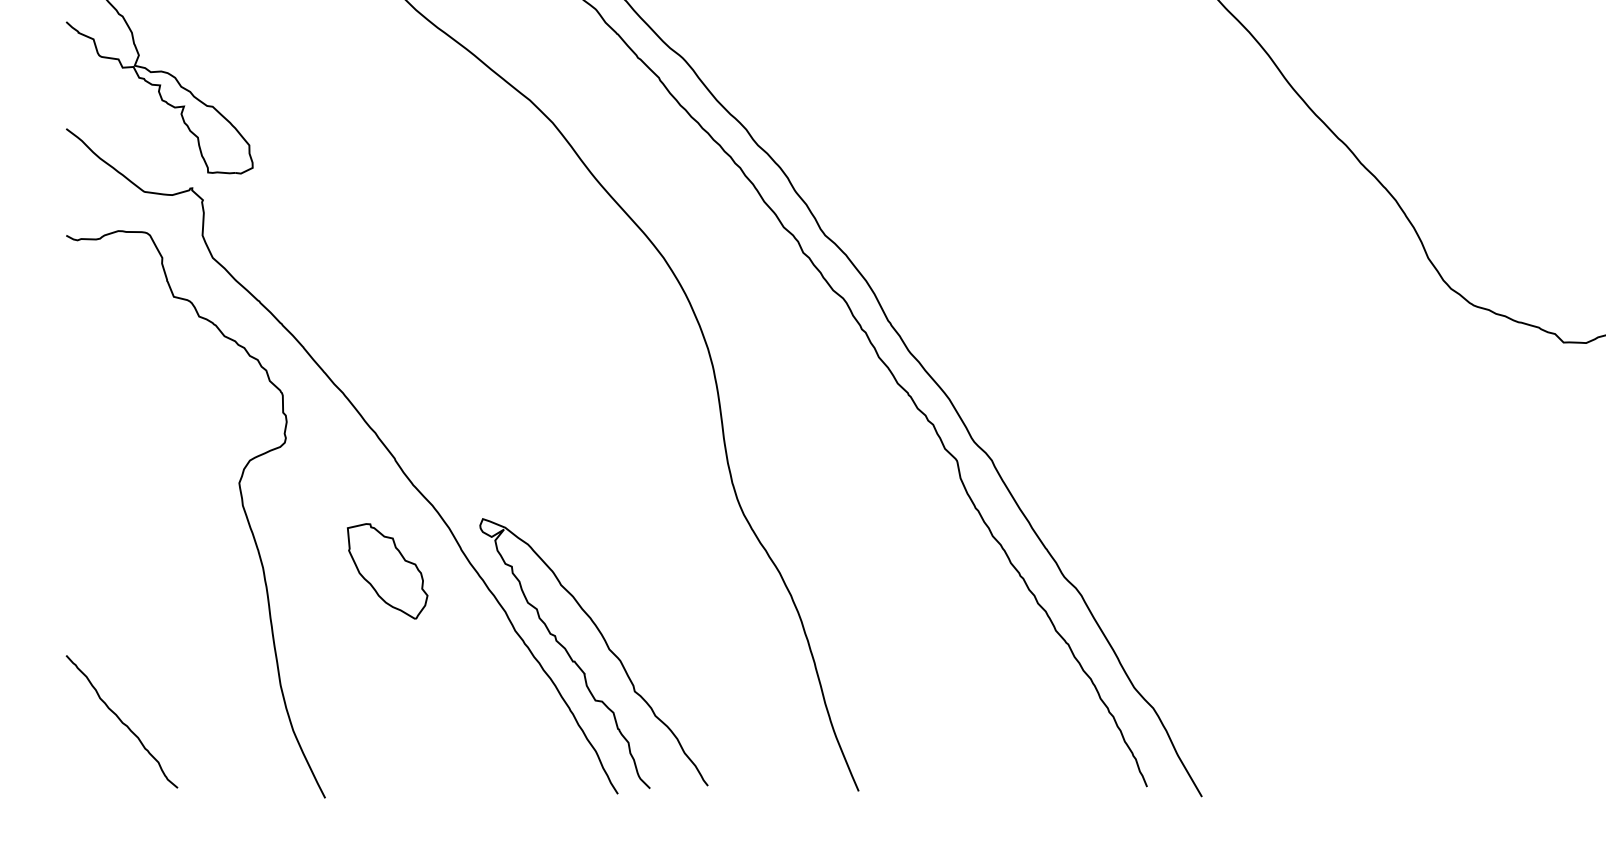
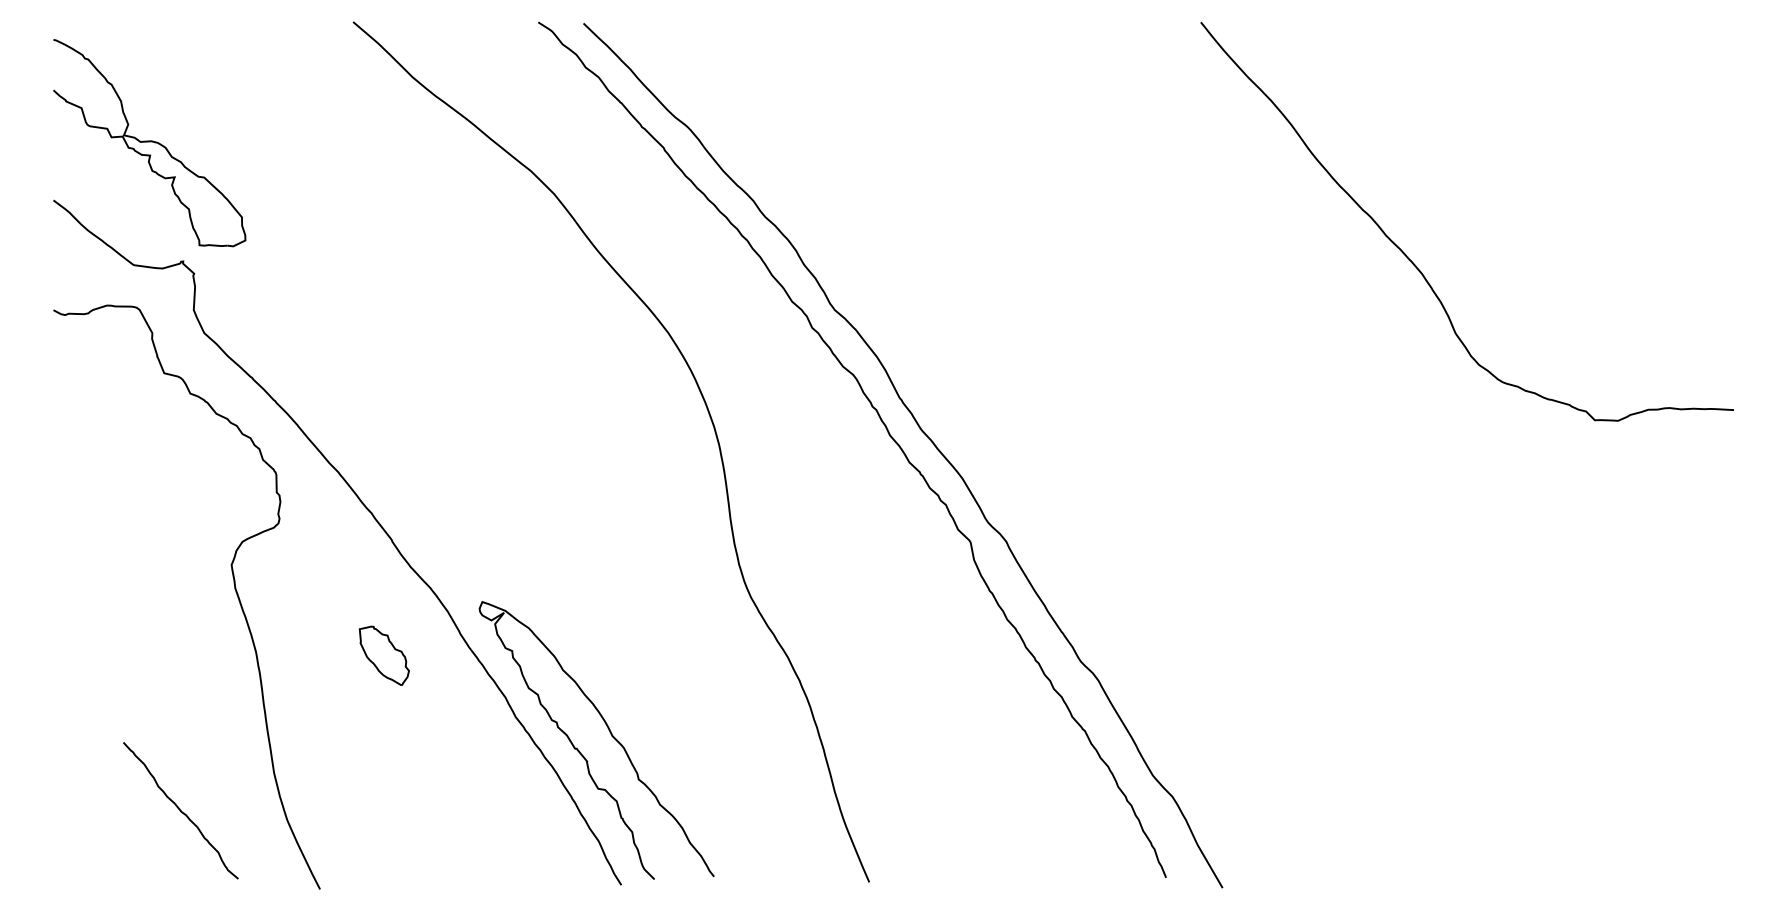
part: (387, 571) -> (384, 655), size x0.6
curve: (121, 721) -> (180, 810), moved

